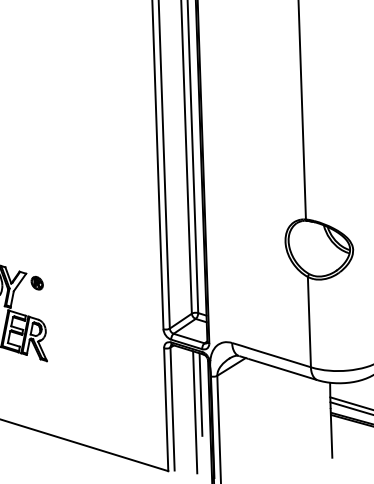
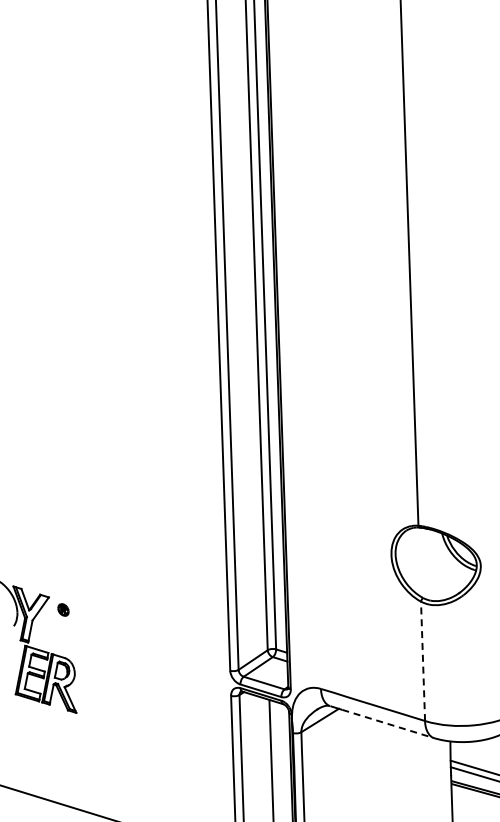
part: (37, 282) -> (63, 609), size x0.7
line: (309, 322) -> (423, 661), solid -> dashed
line: (283, 369) -> (388, 723), solid -> dashed
line: (200, 394) -> (279, 756), removed

